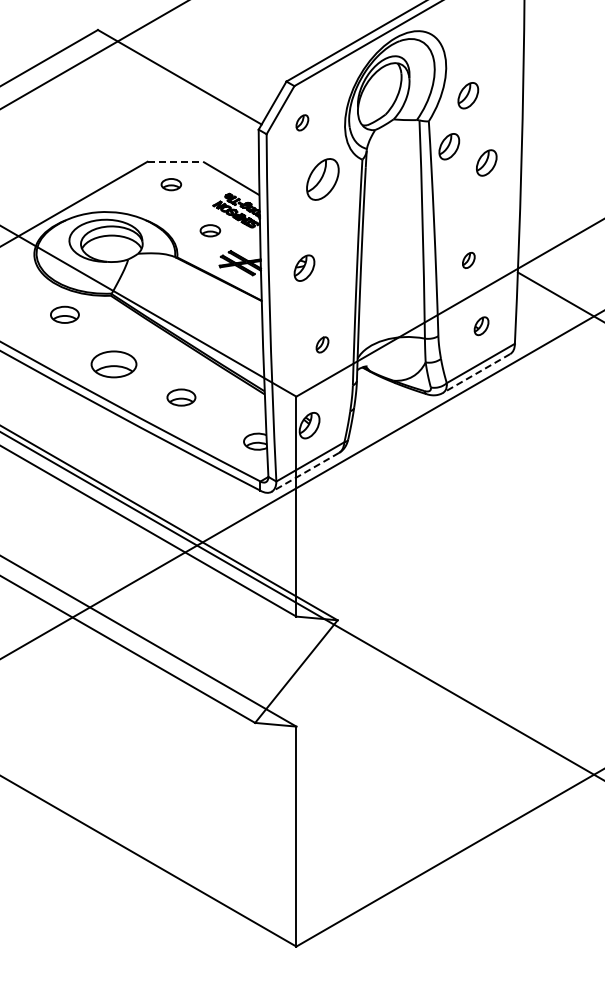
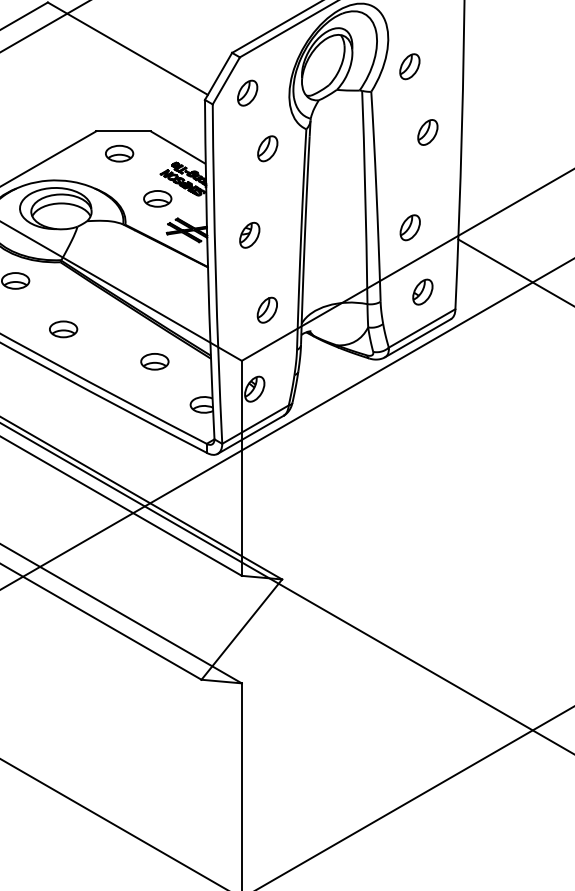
part: (302, 122) -> (247, 92), size x1.67
part: (449, 146) -> (391, 116), removed
line: (175, 161) -> (123, 131), dashed -> solid
part: (322, 179) -> (267, 148), size x0.62
part: (171, 184) -> (119, 153), size x1.43
part: (210, 230) -> (157, 198), size x1.43
part: (468, 260) -> (410, 227), size x1.67
part: (481, 325) -> (422, 291), size x1.43
part: (322, 344) -> (267, 309), size x1.67
part: (113, 364) -> (63, 329), size x0.62
line: (476, 373) -> (417, 338), dashed -> solid
part: (181, 397) -> (154, 361), moved
line: (305, 472) -> (250, 435), dashed -> solid

